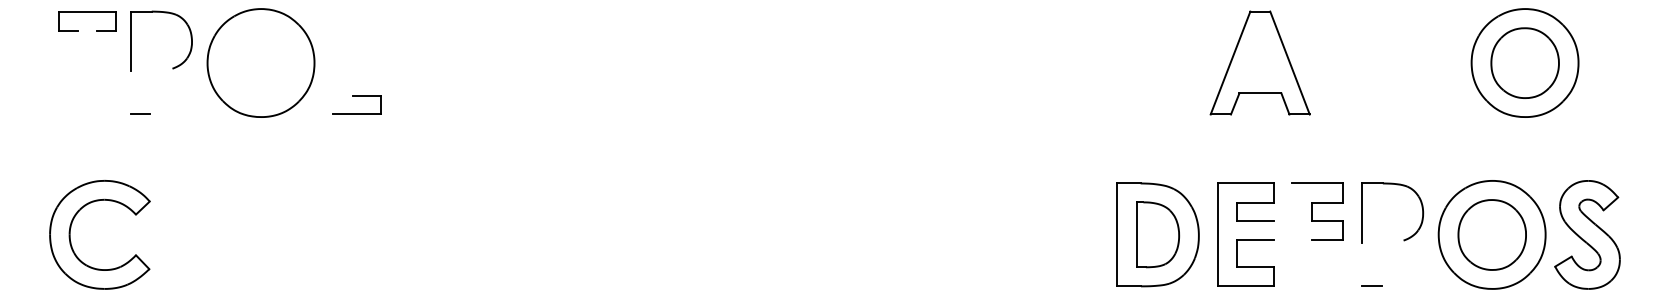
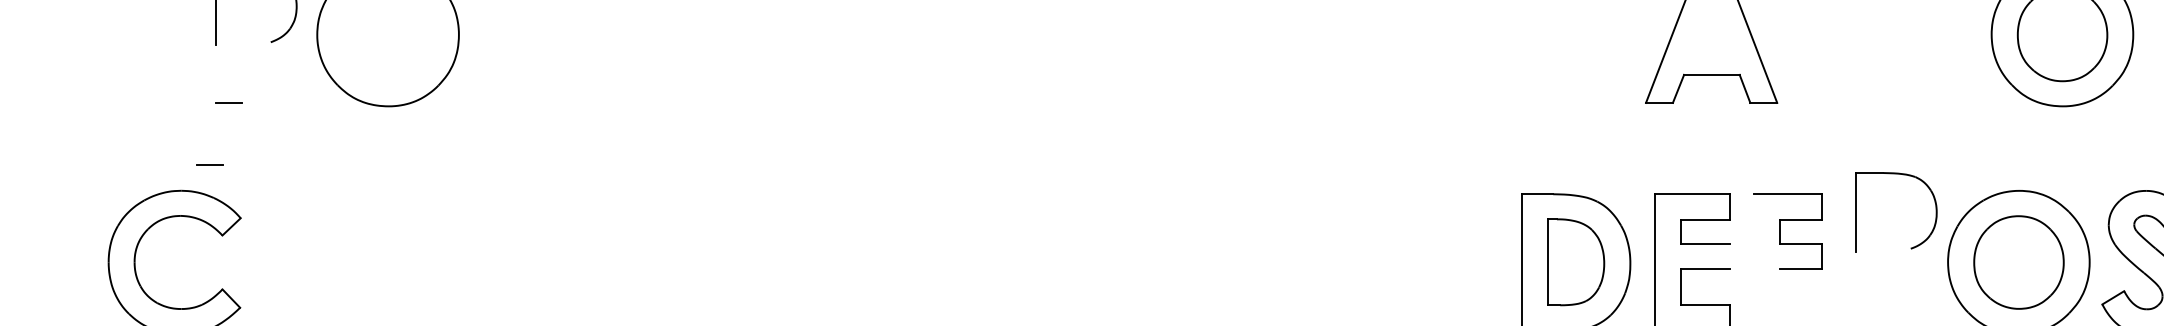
part: (356, 96) -> (514, 79), removed
line: (126, 160) -> (209, 163), added
part: (1396, 185) -> (1901, 175), moved

